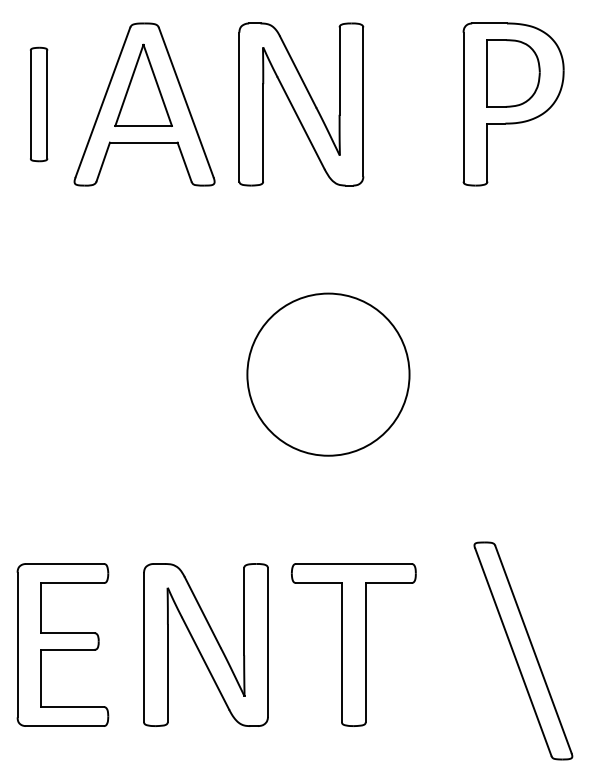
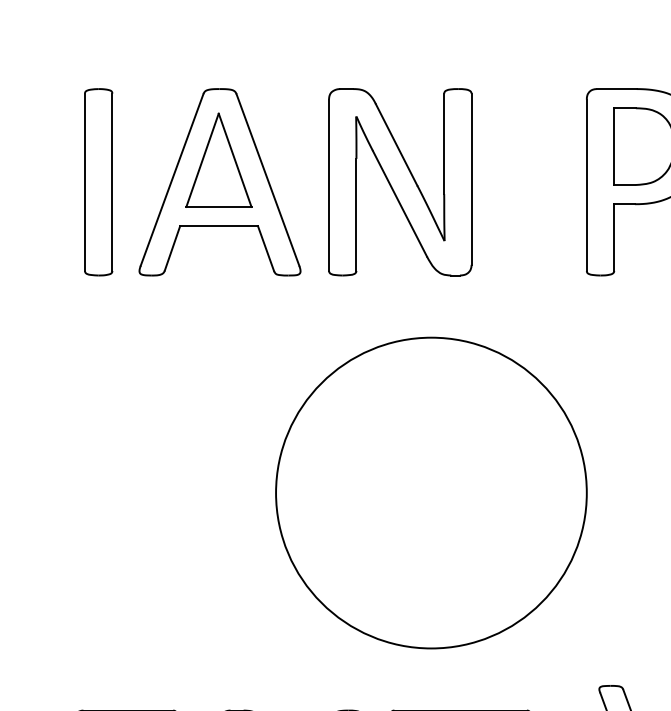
part: (38, 104) -> (98, 182), size x1.43
circle: (328, 374) -> (431, 492), size x1.67

